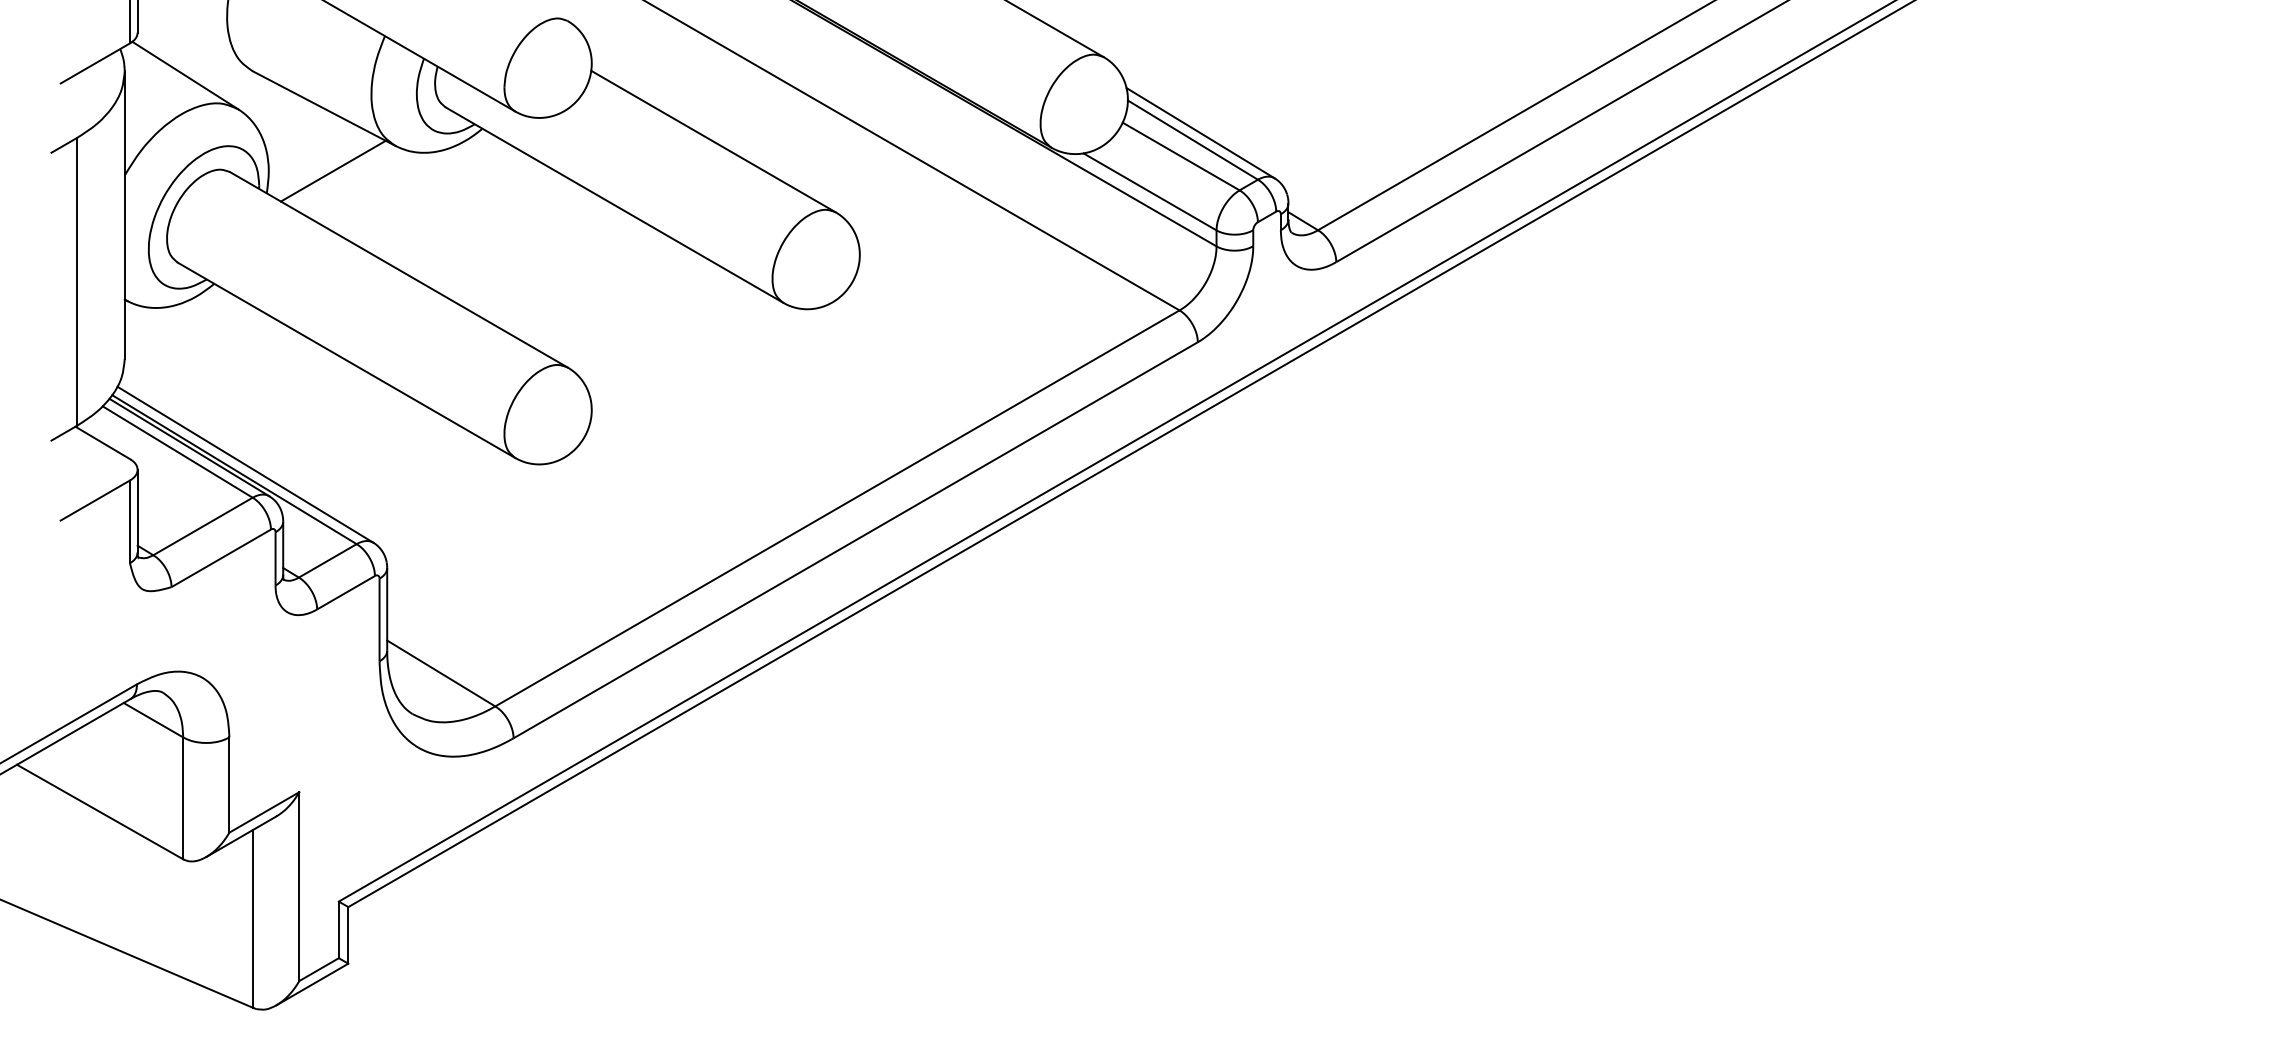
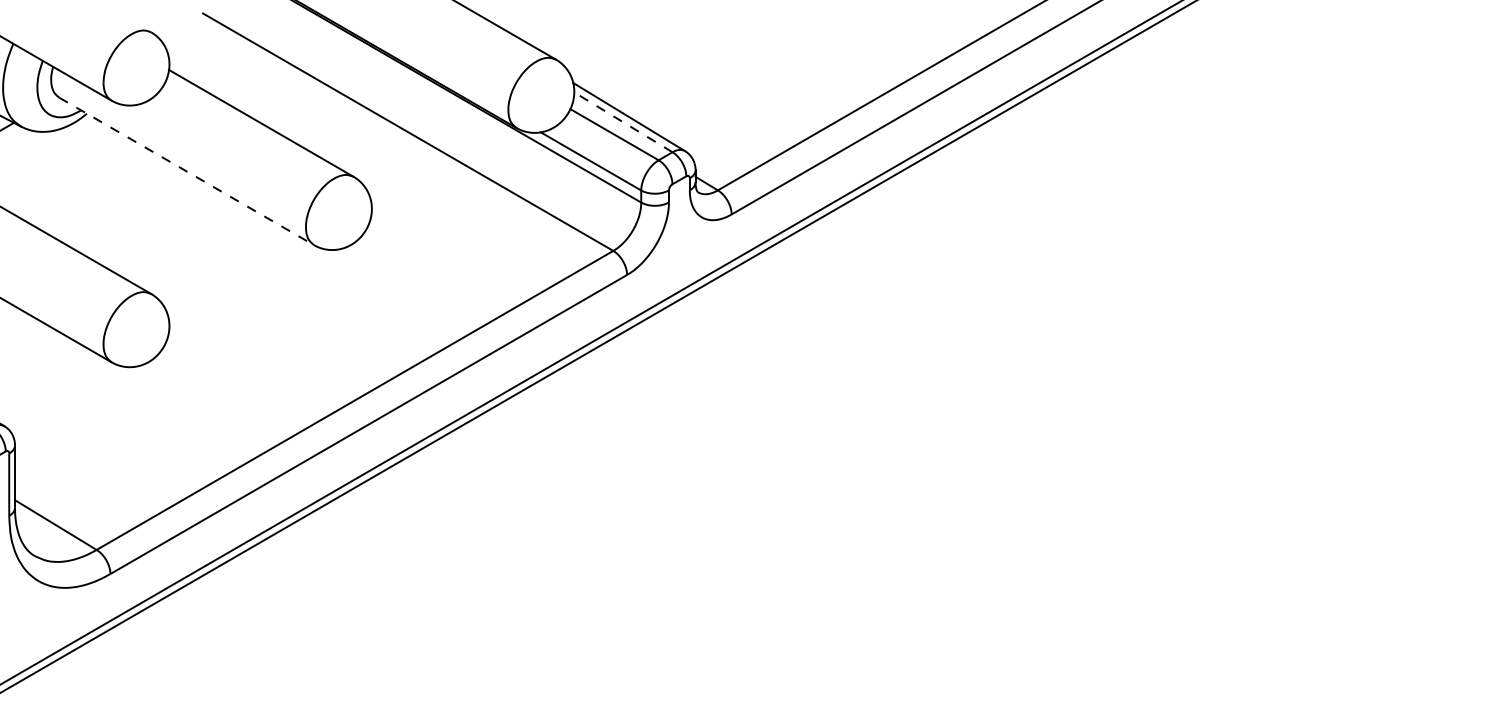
line: (1192, 139) -> (623, 121), solid -> dashed
line: (614, 205) -> (186, 171), solid -> dashed

